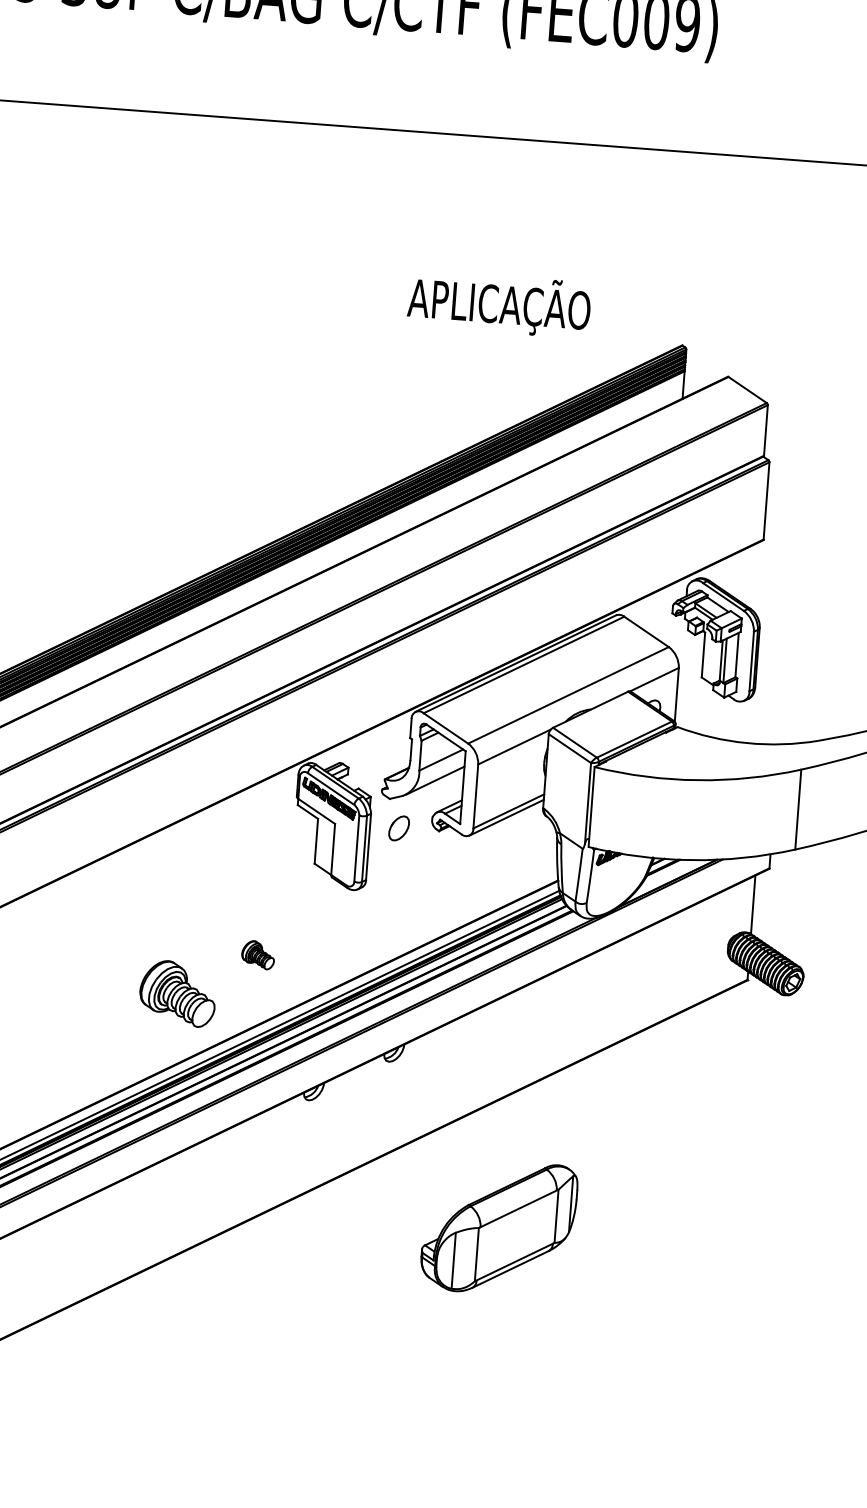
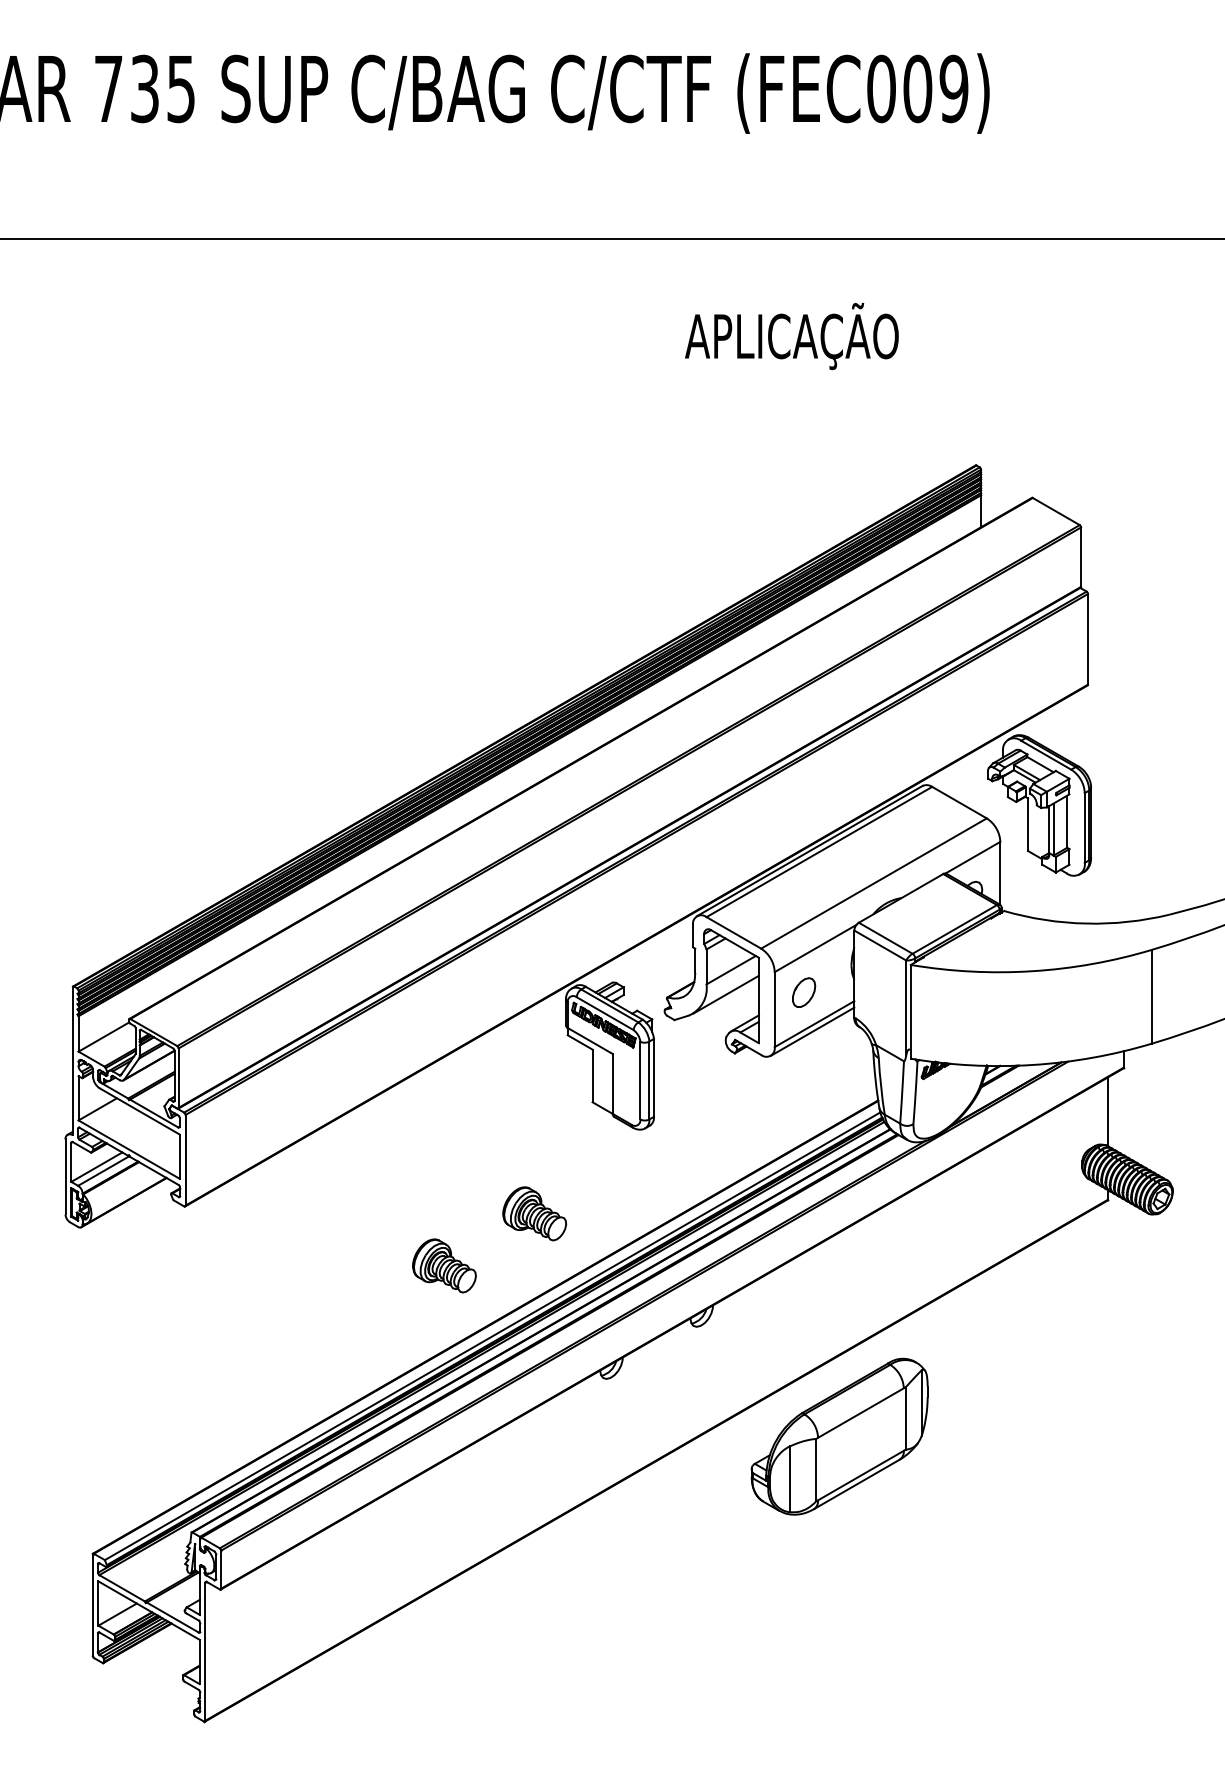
text: (498, 304) -> (791, 336), moved
part: (399, 828) -> (804, 992), moved
part: (258, 954) -> (534, 1213), size x1.67
part: (178, 993) -> (444, 1265), size x0.71
part: (498, 1227) -> (839, 1436), moved

